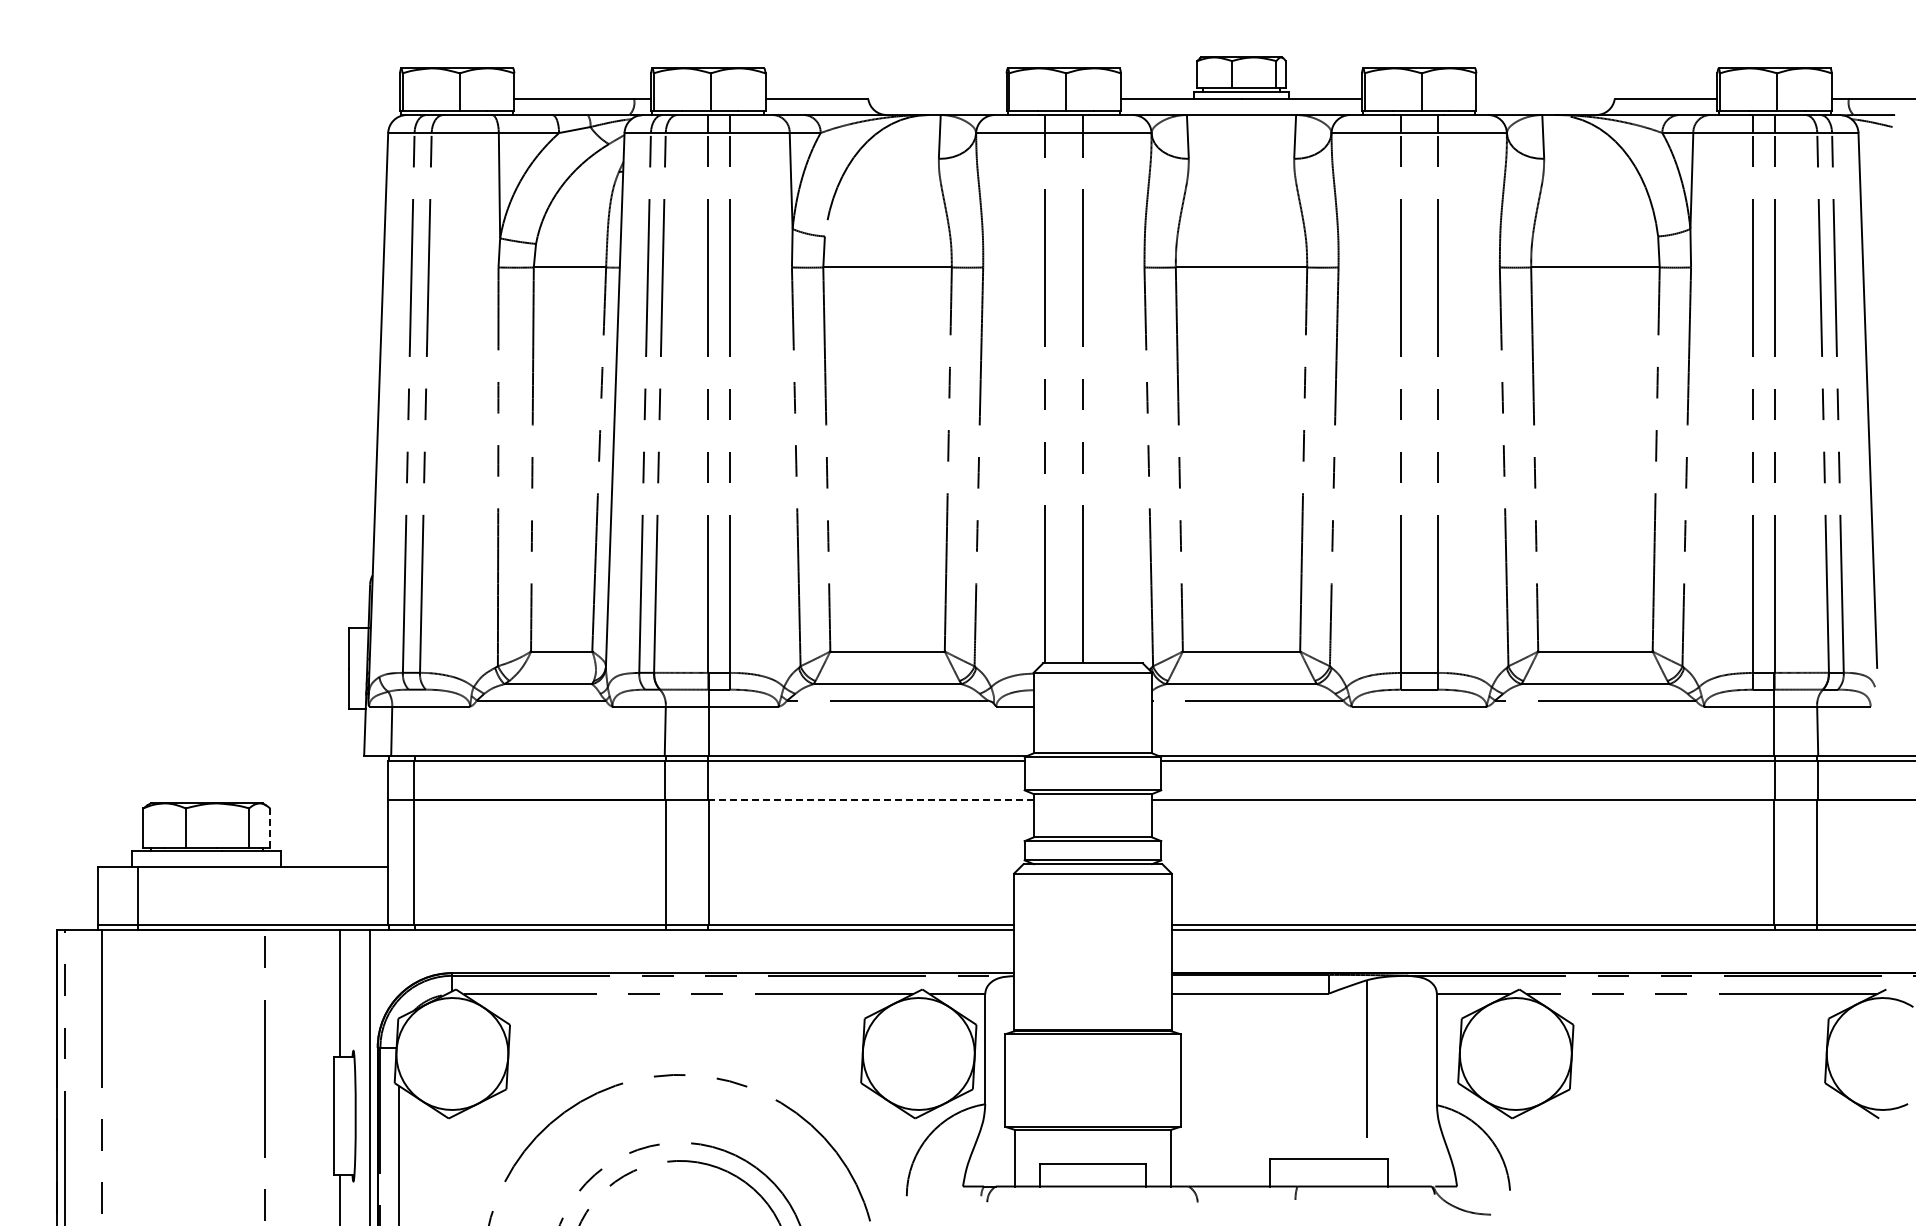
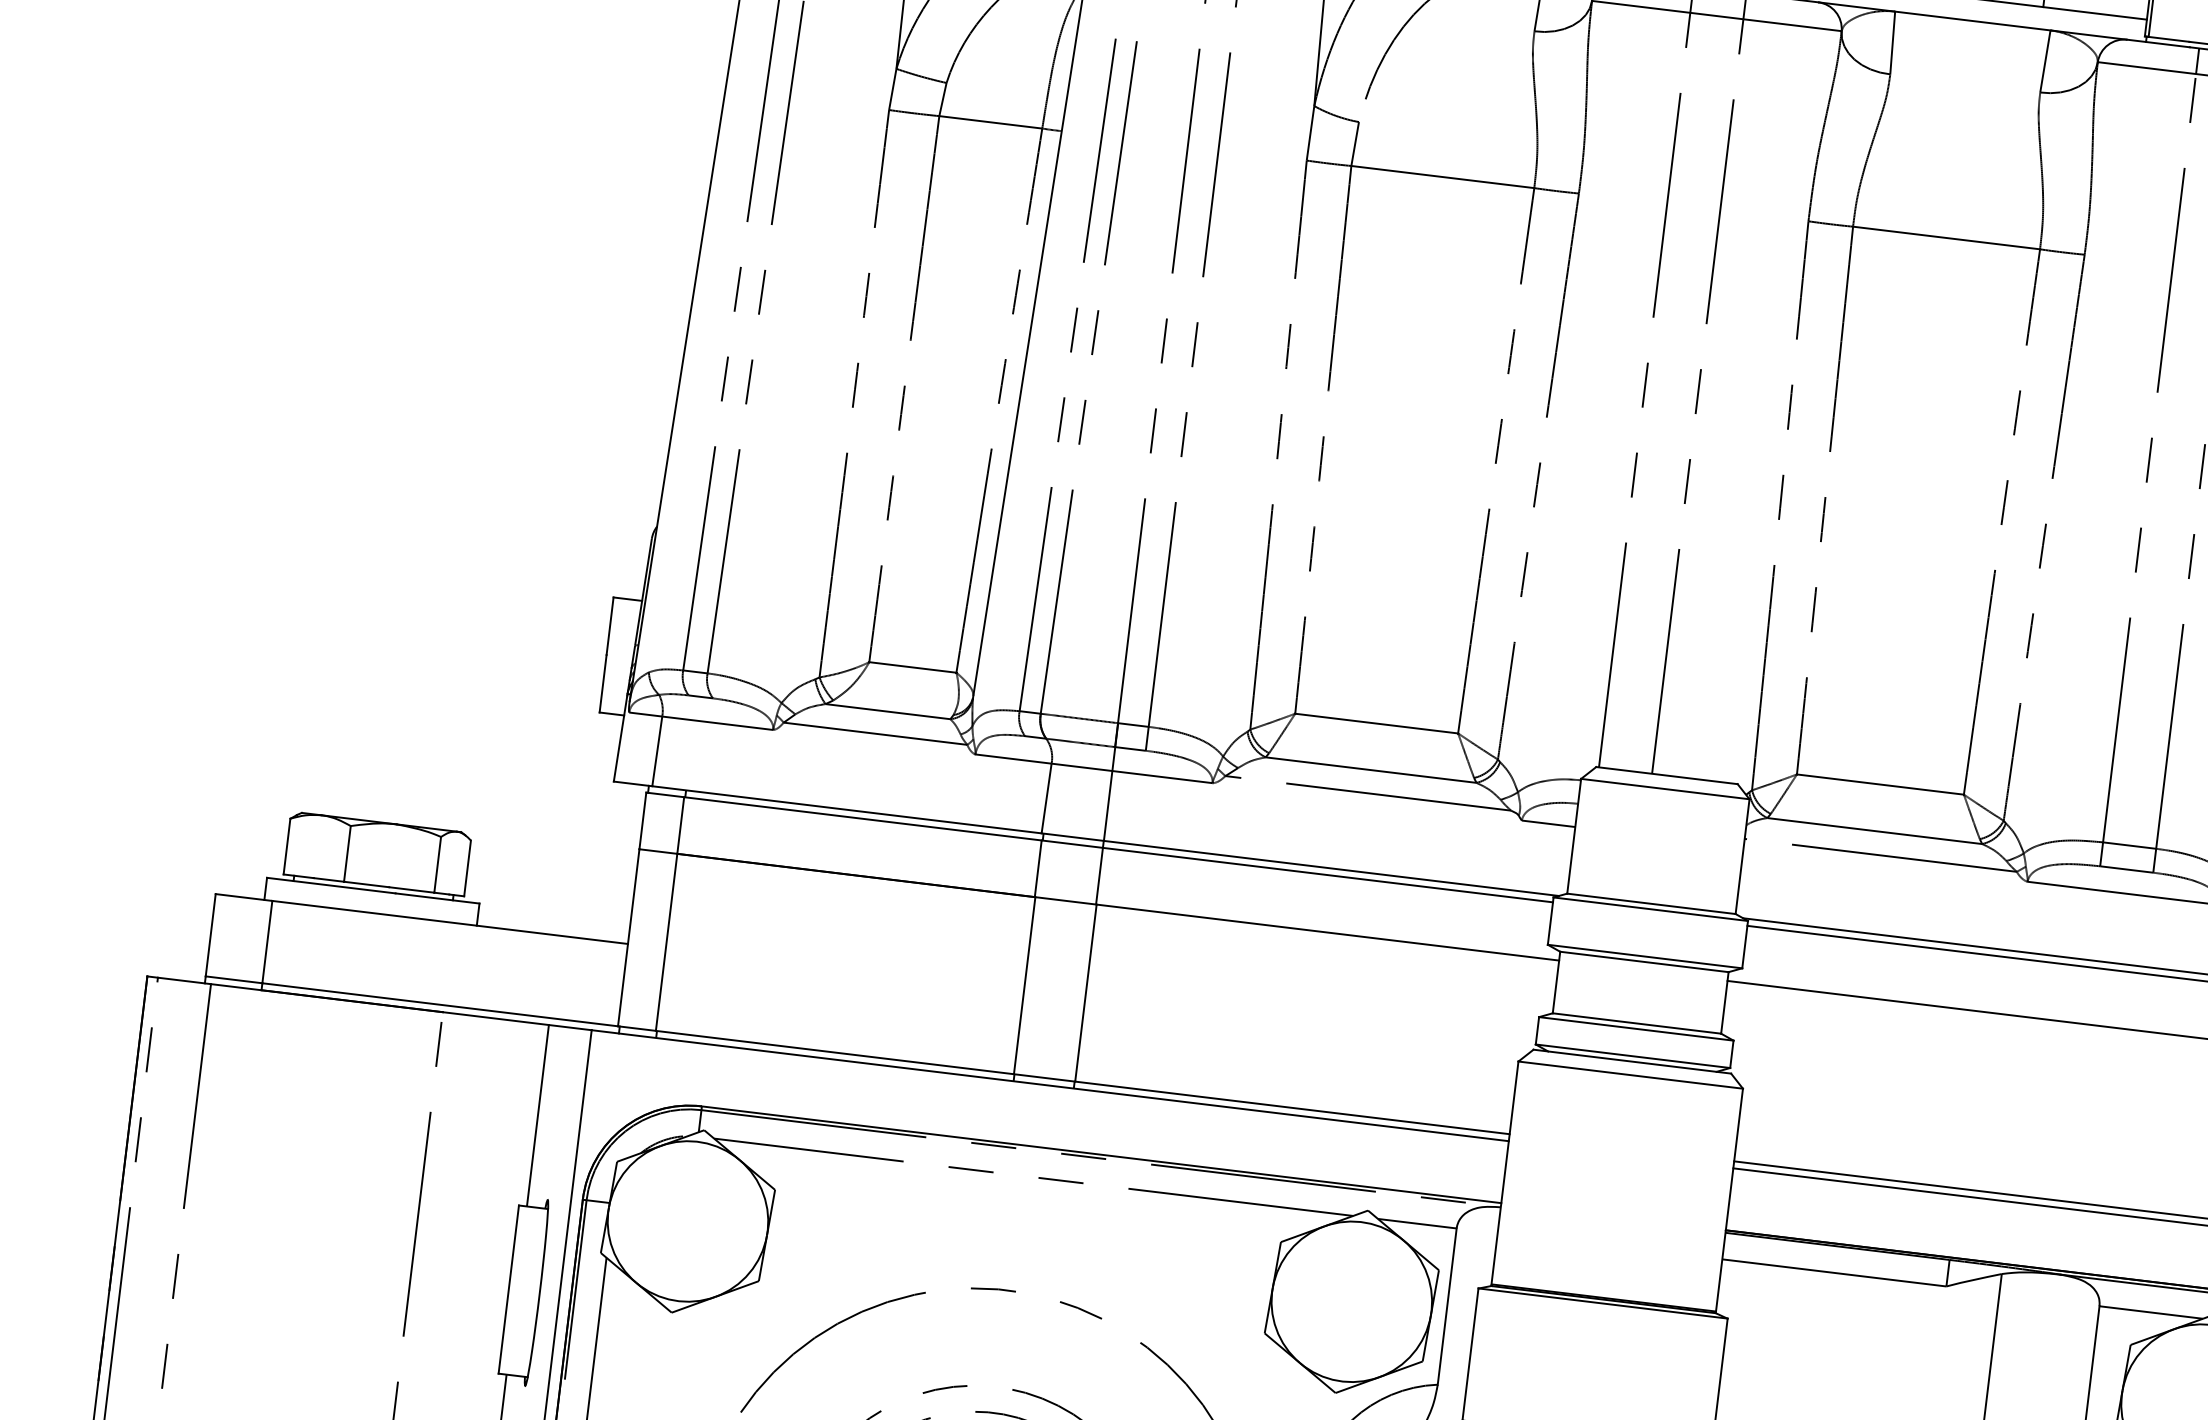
line: (870, 800) -> (1326, 932), dashed -> solid
line: (270, 828) -> (467, 869), dashed -> solid

